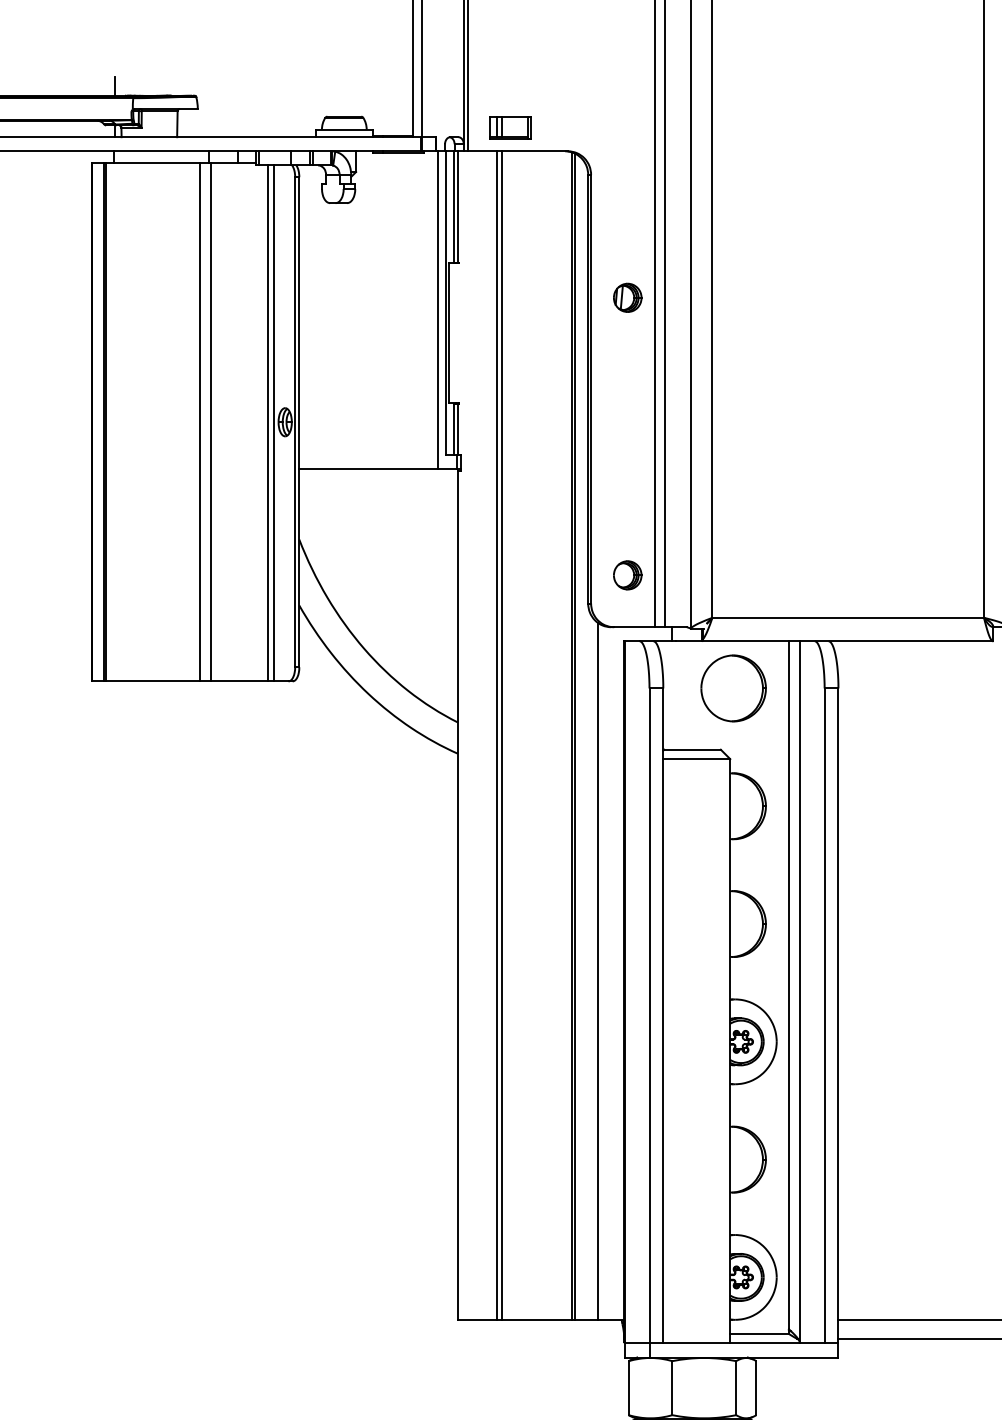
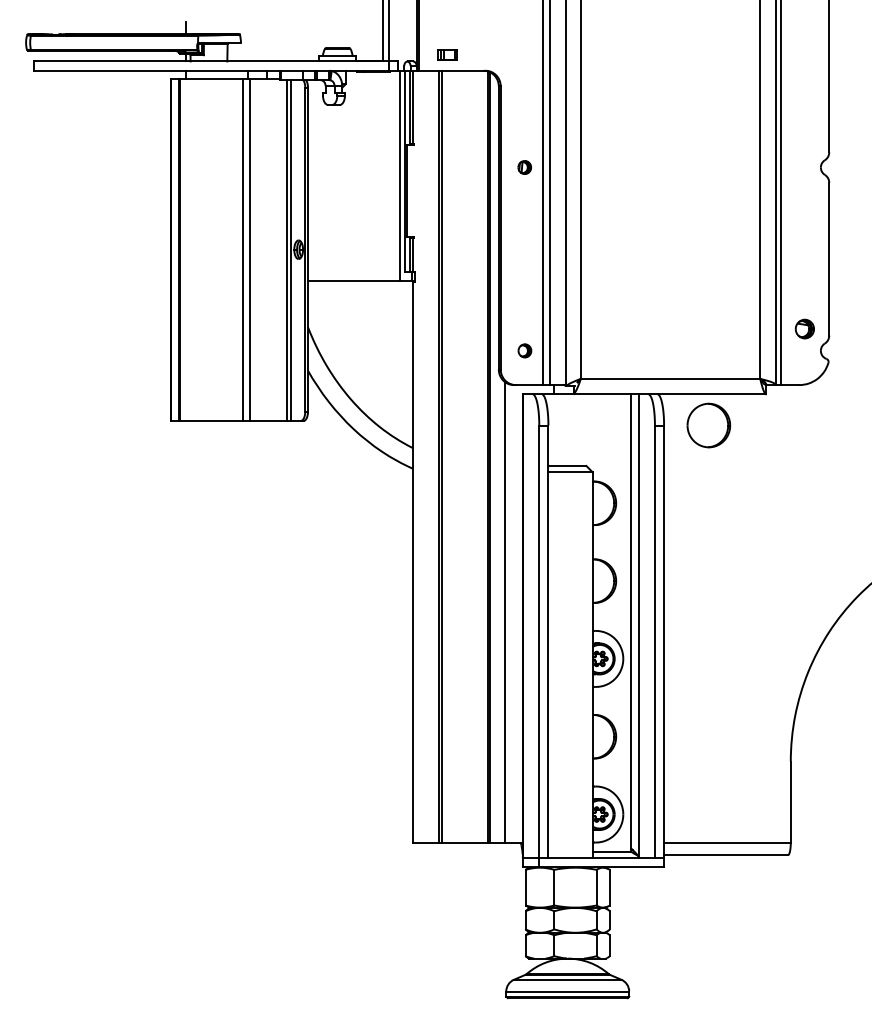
part: (510, 126) -> (447, 54), size x0.7
part: (627, 297) -> (524, 167), size x0.7
part: (627, 574) -> (524, 350), size x0.7
part: (733, 688) -> (708, 425), moved

